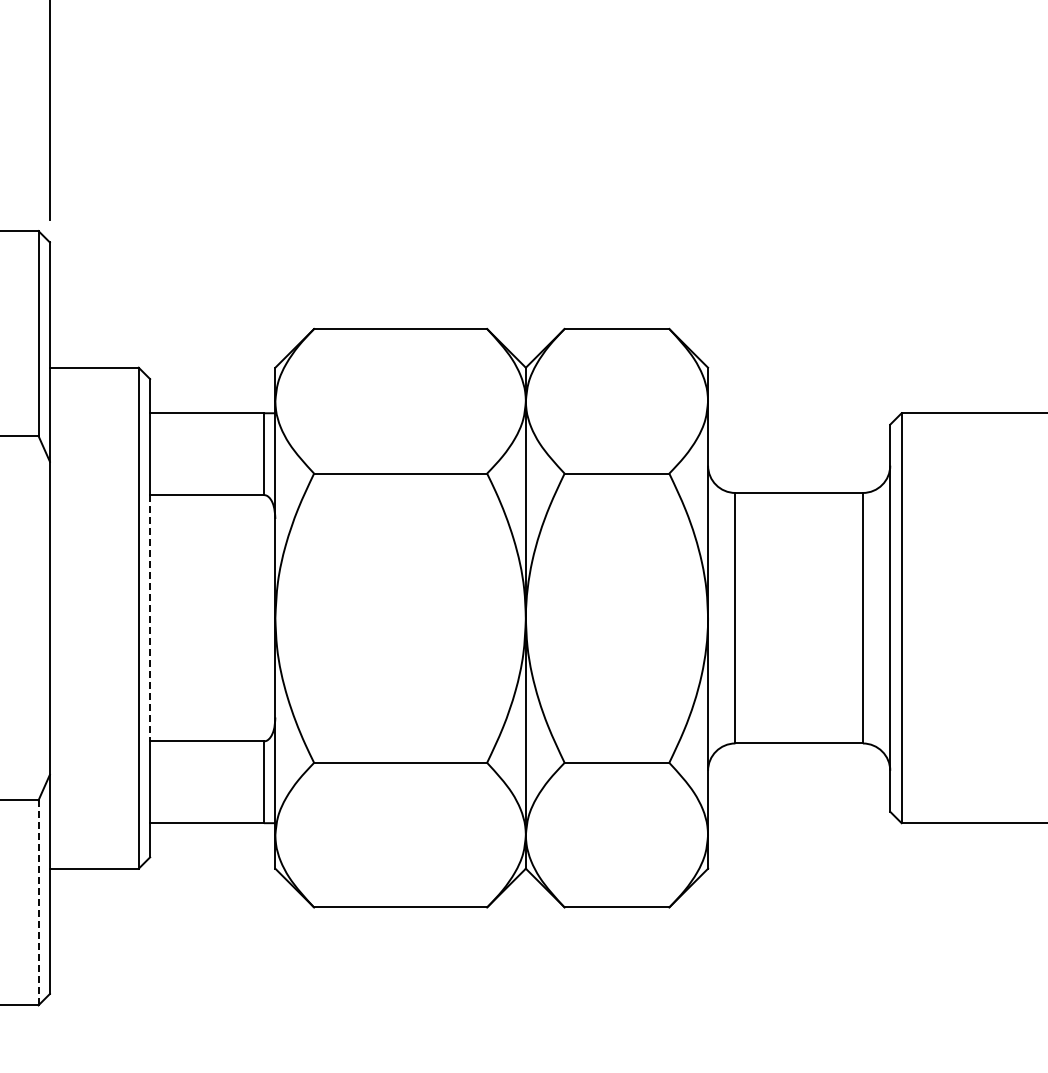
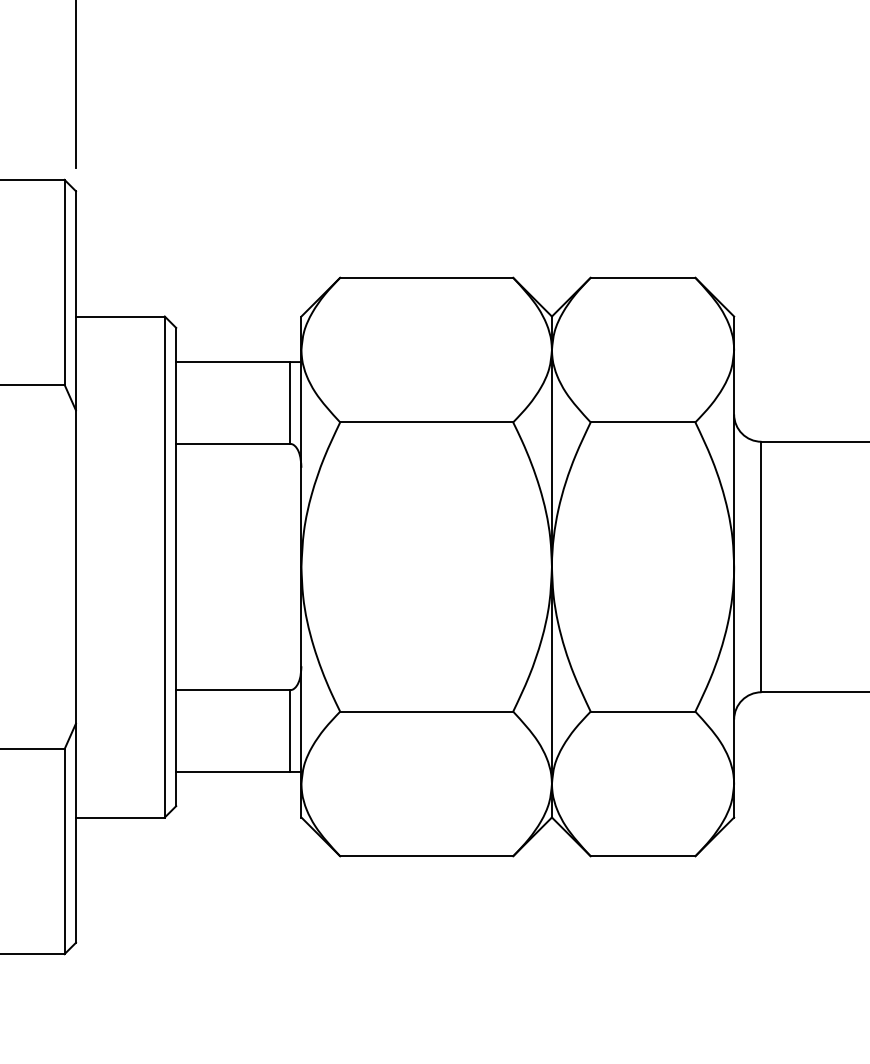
line: (150, 618) -> (176, 567), dashed -> solid
line: (38, 902) -> (64, 851), dashed -> solid

